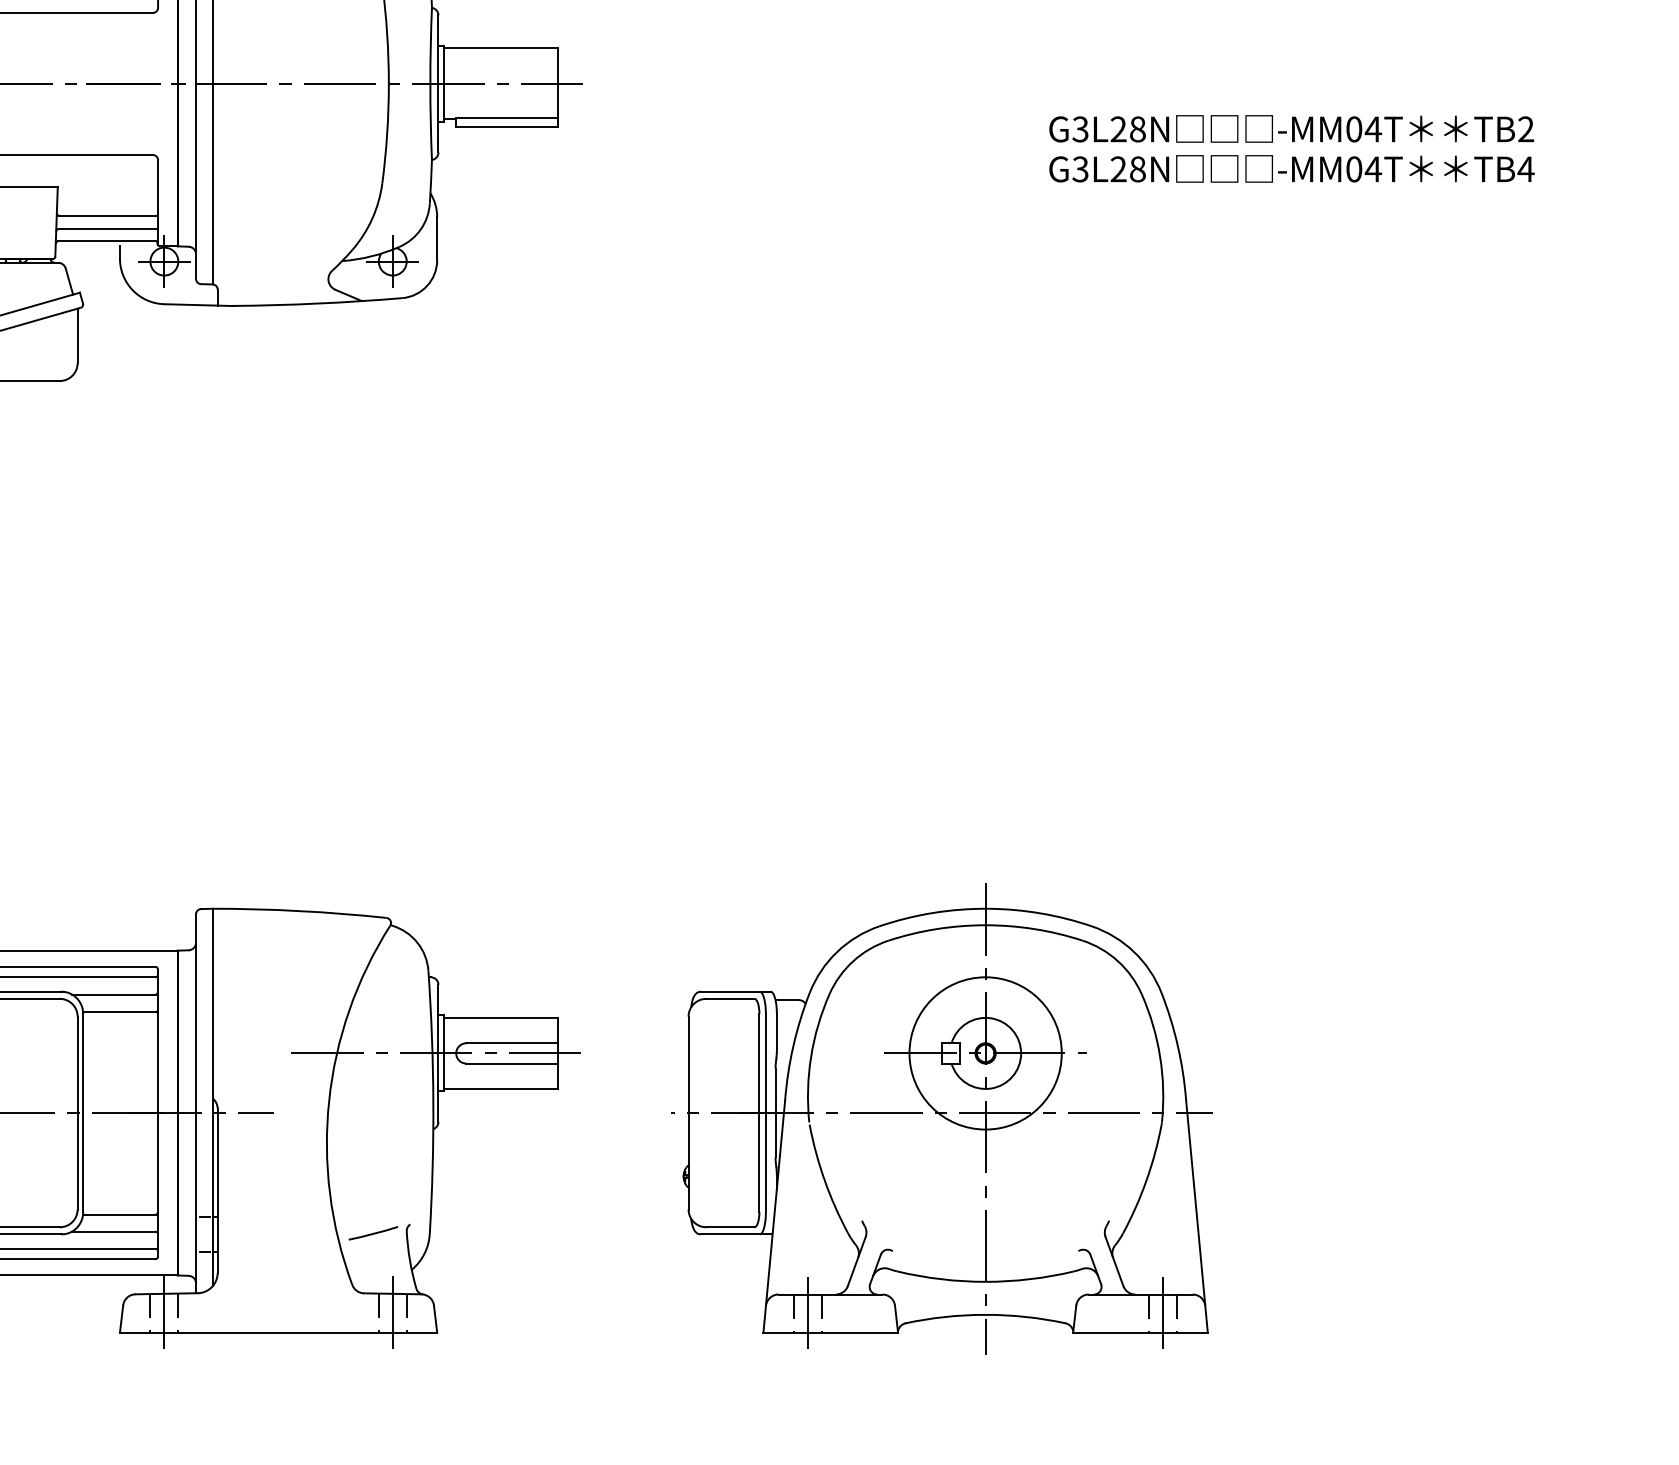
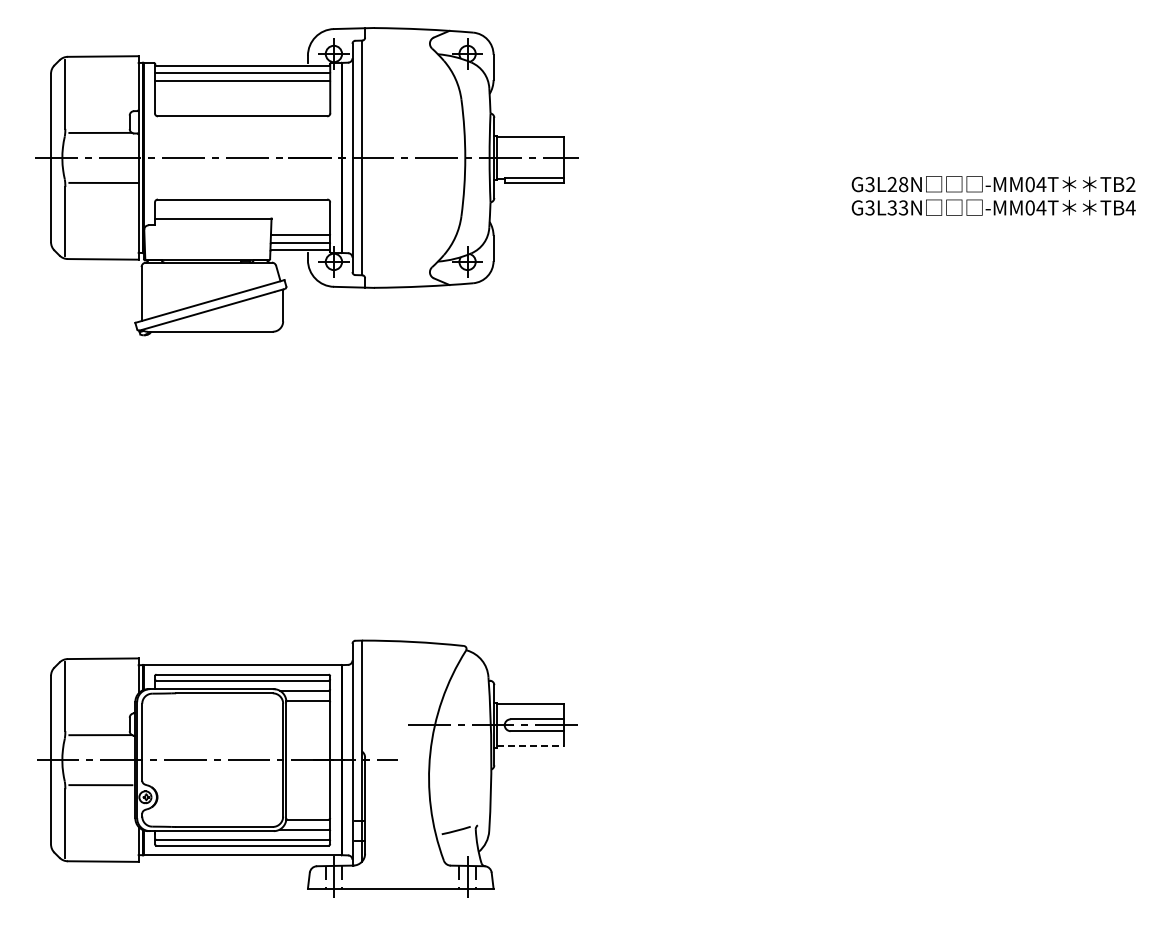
text: (1127, 168) -> (897, 207), G3L28N -> G3L33N
line: (501, 1089) -> (531, 746), solid -> dashed
part: (941, 1118) -> (788, 763), removed

